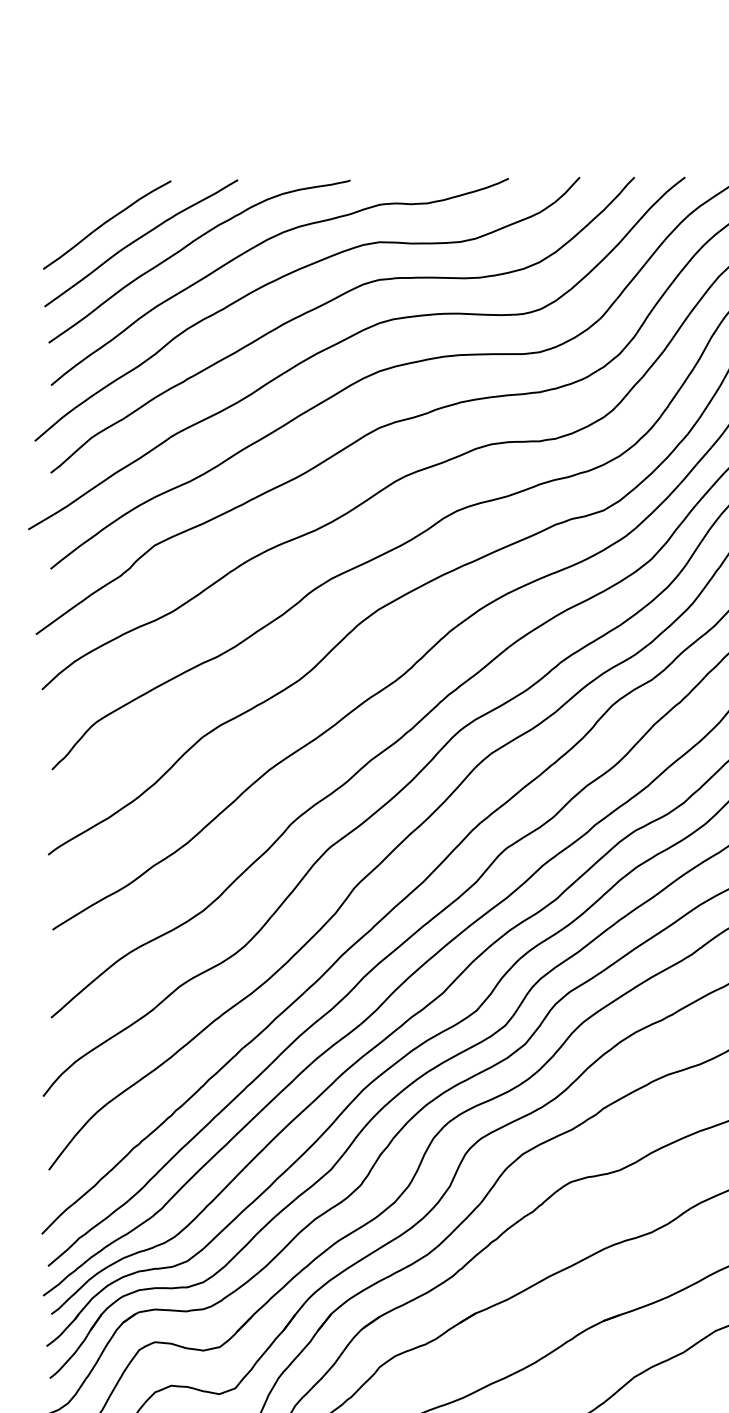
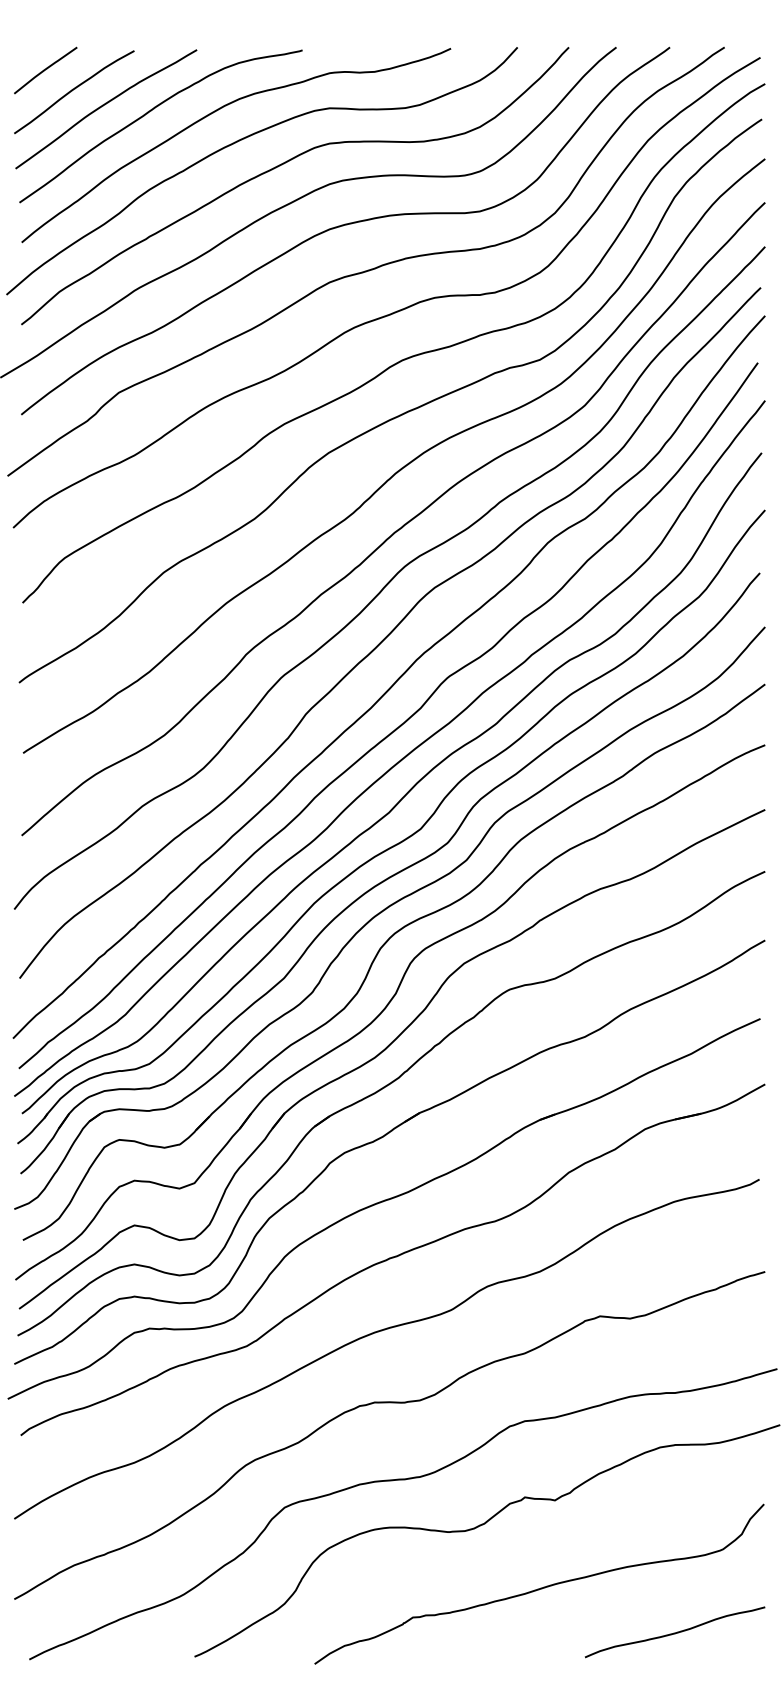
curve: (76, 201) -> (45, 70), added

